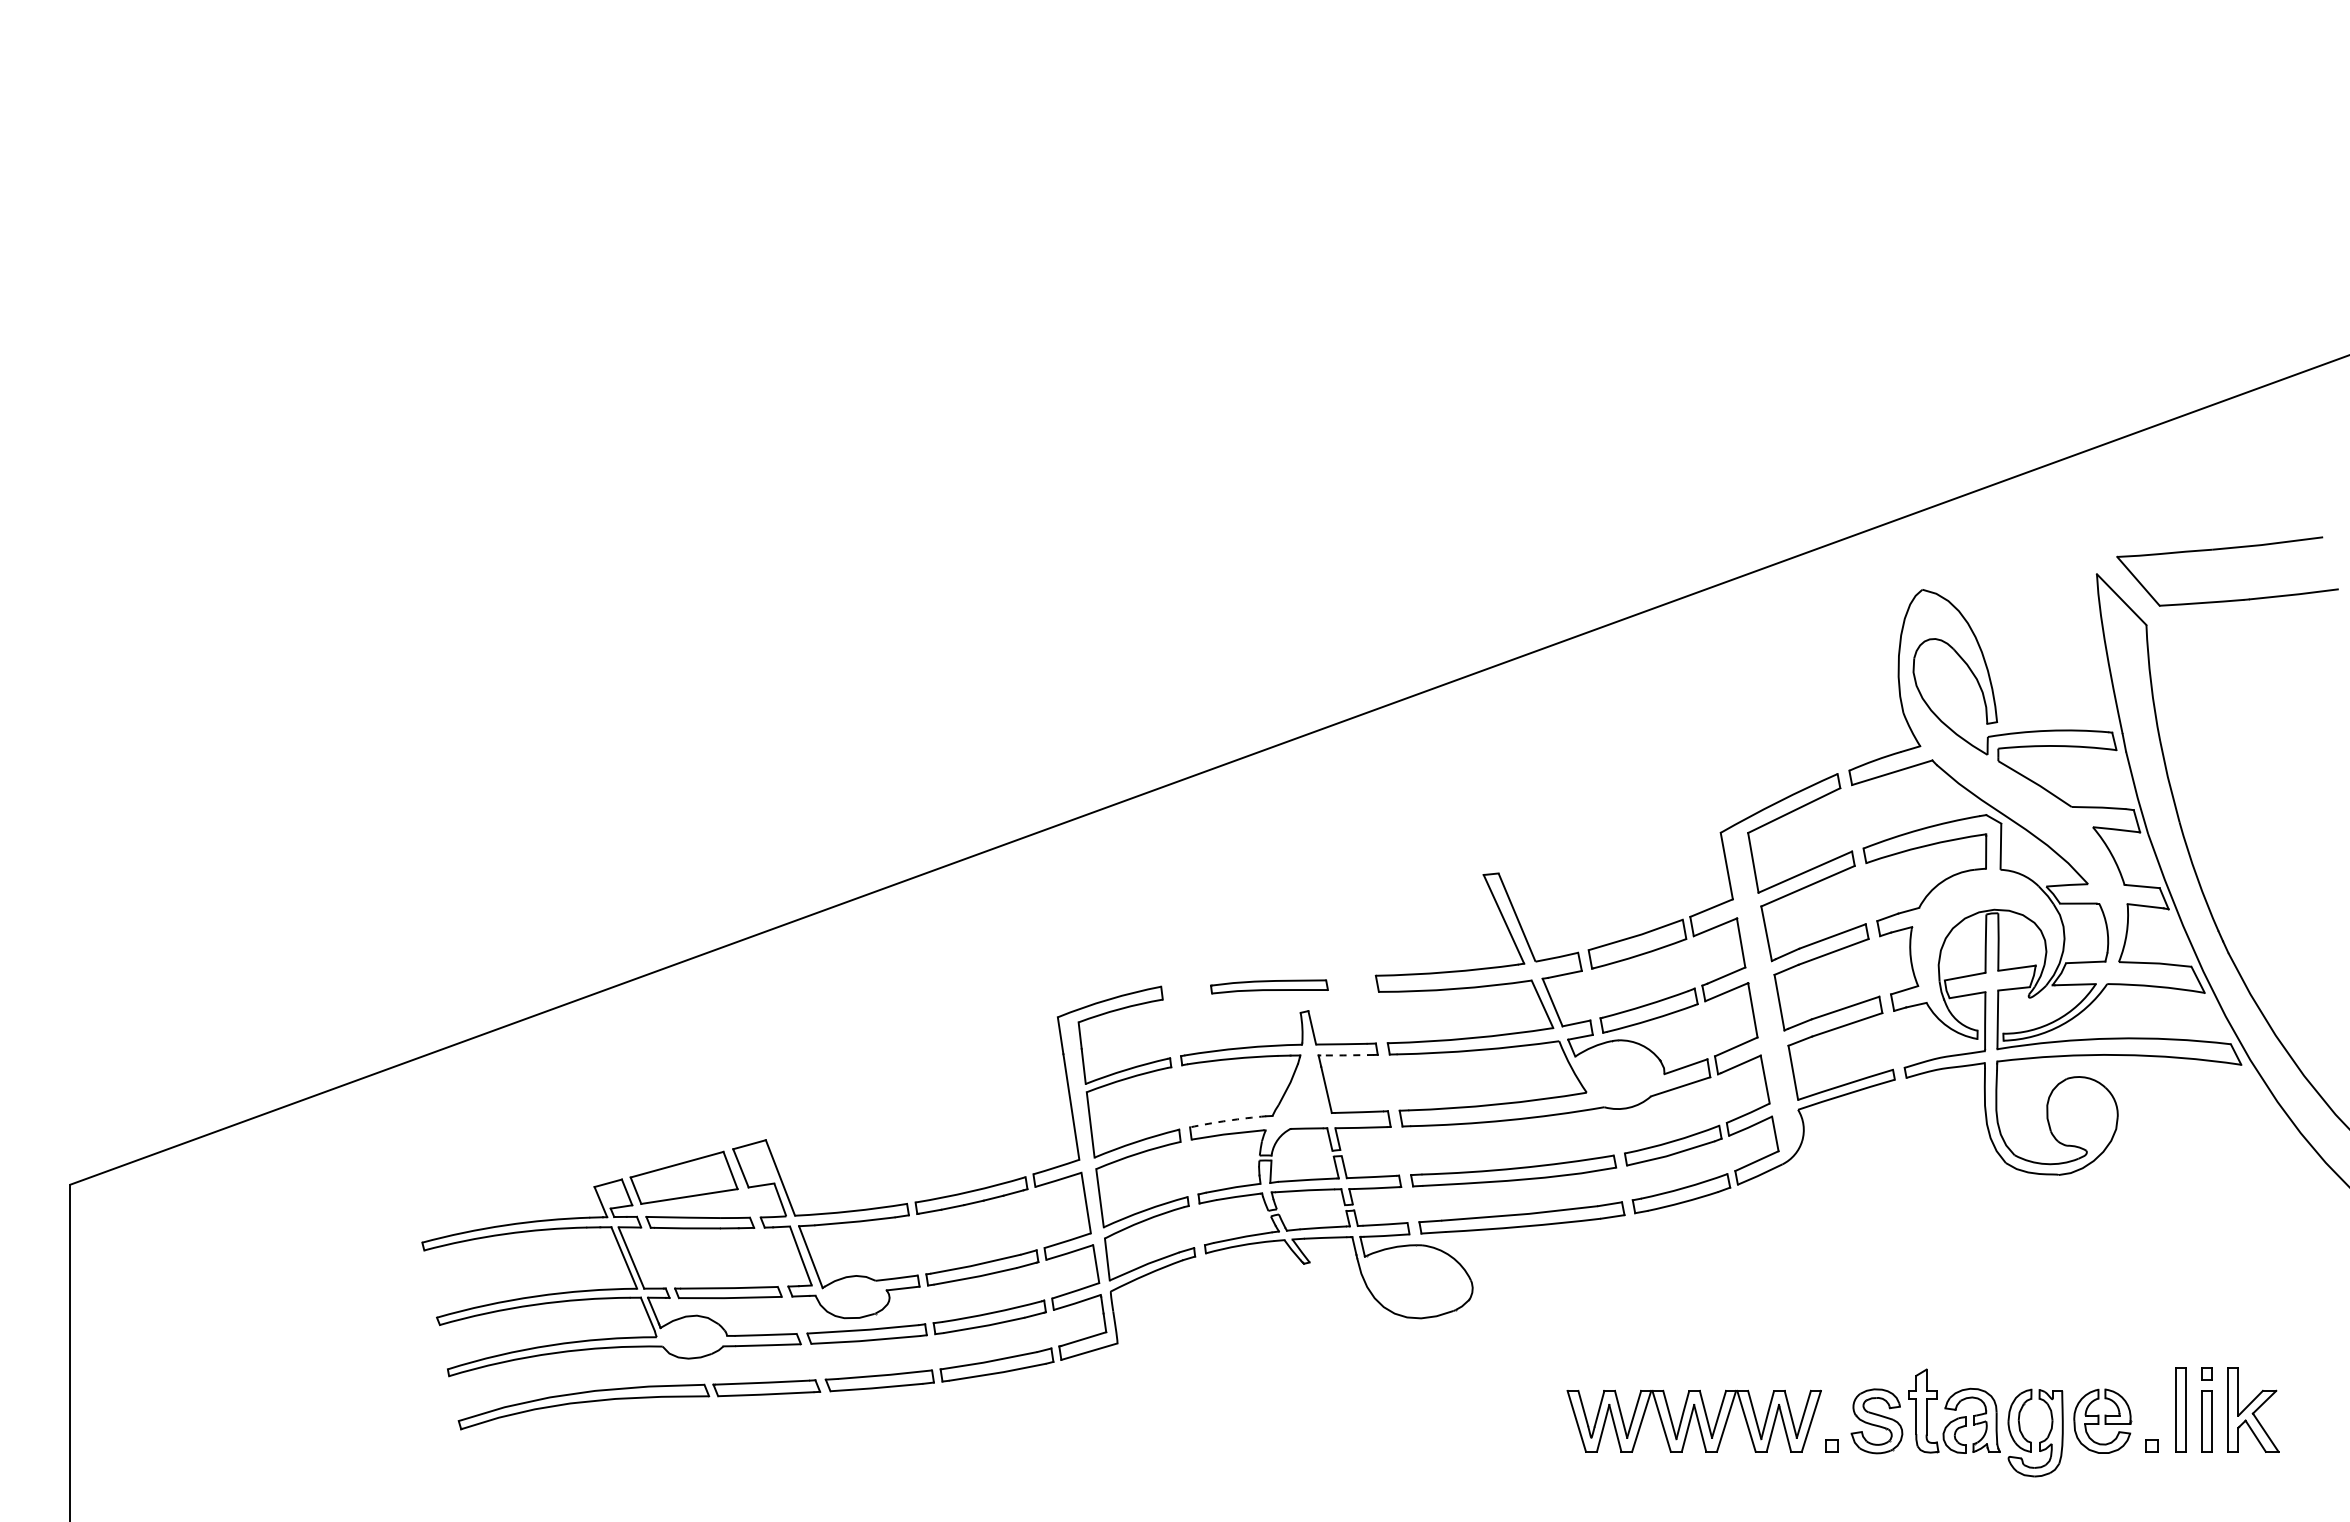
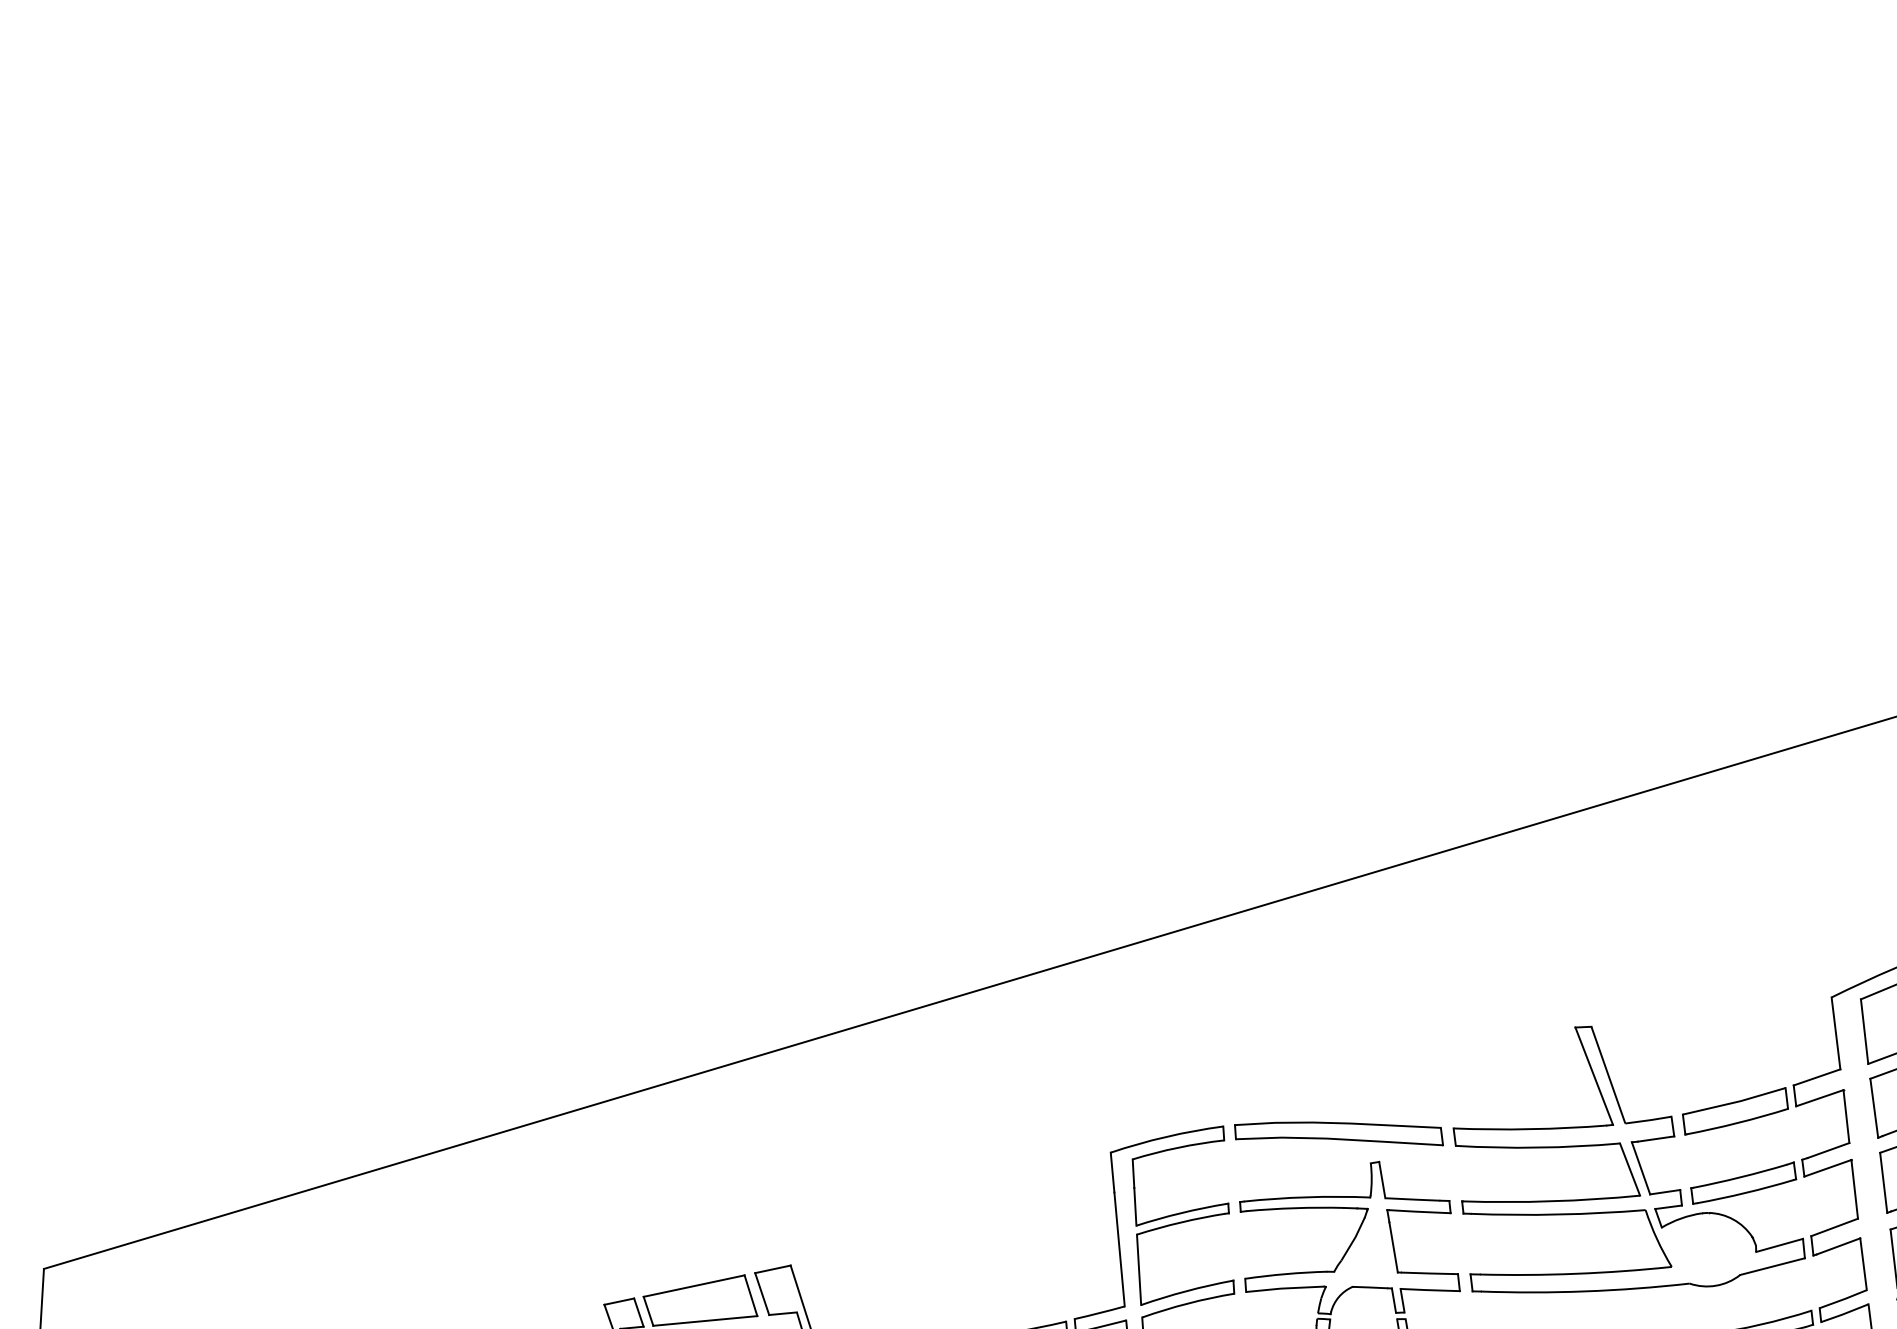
part: (1269, 986) -> (1339, 1133), size x1.67
line: (1346, 1055) -> (1417, 1211), dashed -> solid
arc: (1227, 1120) -> (1285, 1273), dashed -> solid

